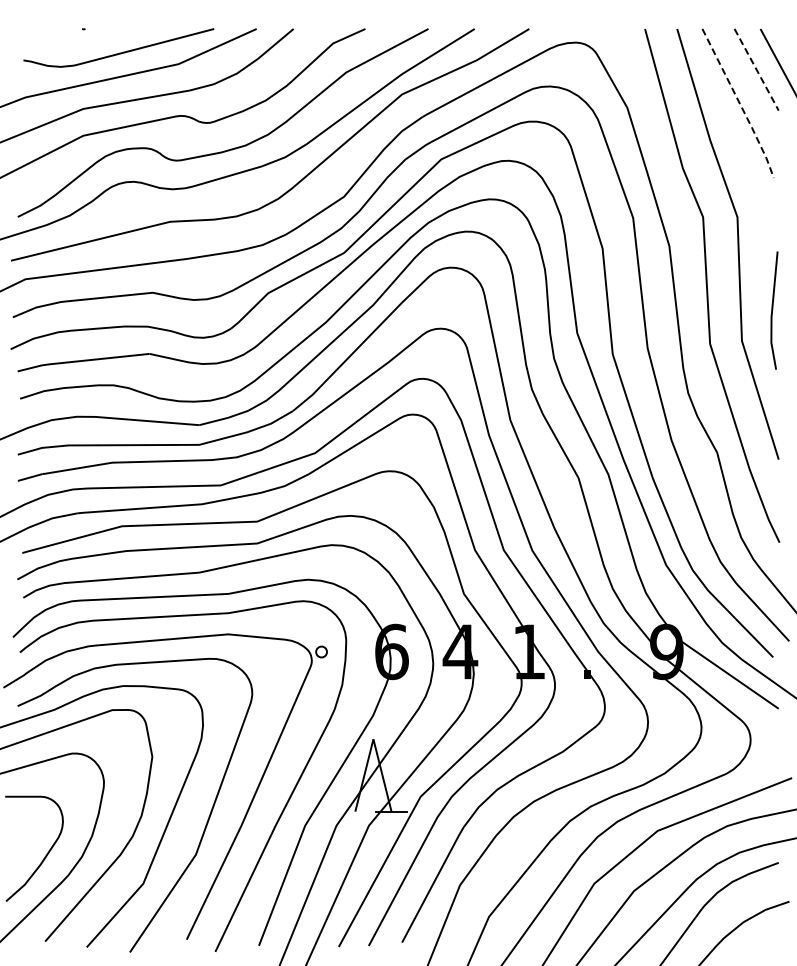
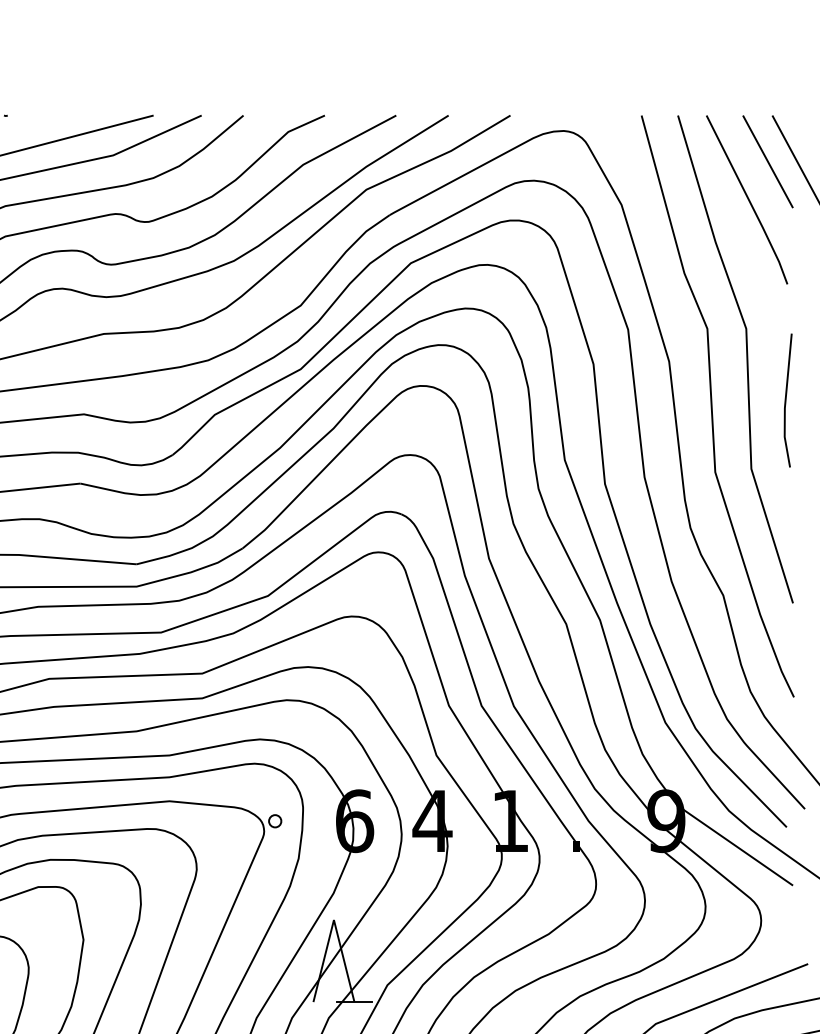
line: (756, 70) -> (767, 162), dashed -> solid
line: (740, 104) -> (749, 201), dashed -> solid
line: (773, 310) -> (787, 400), moved

